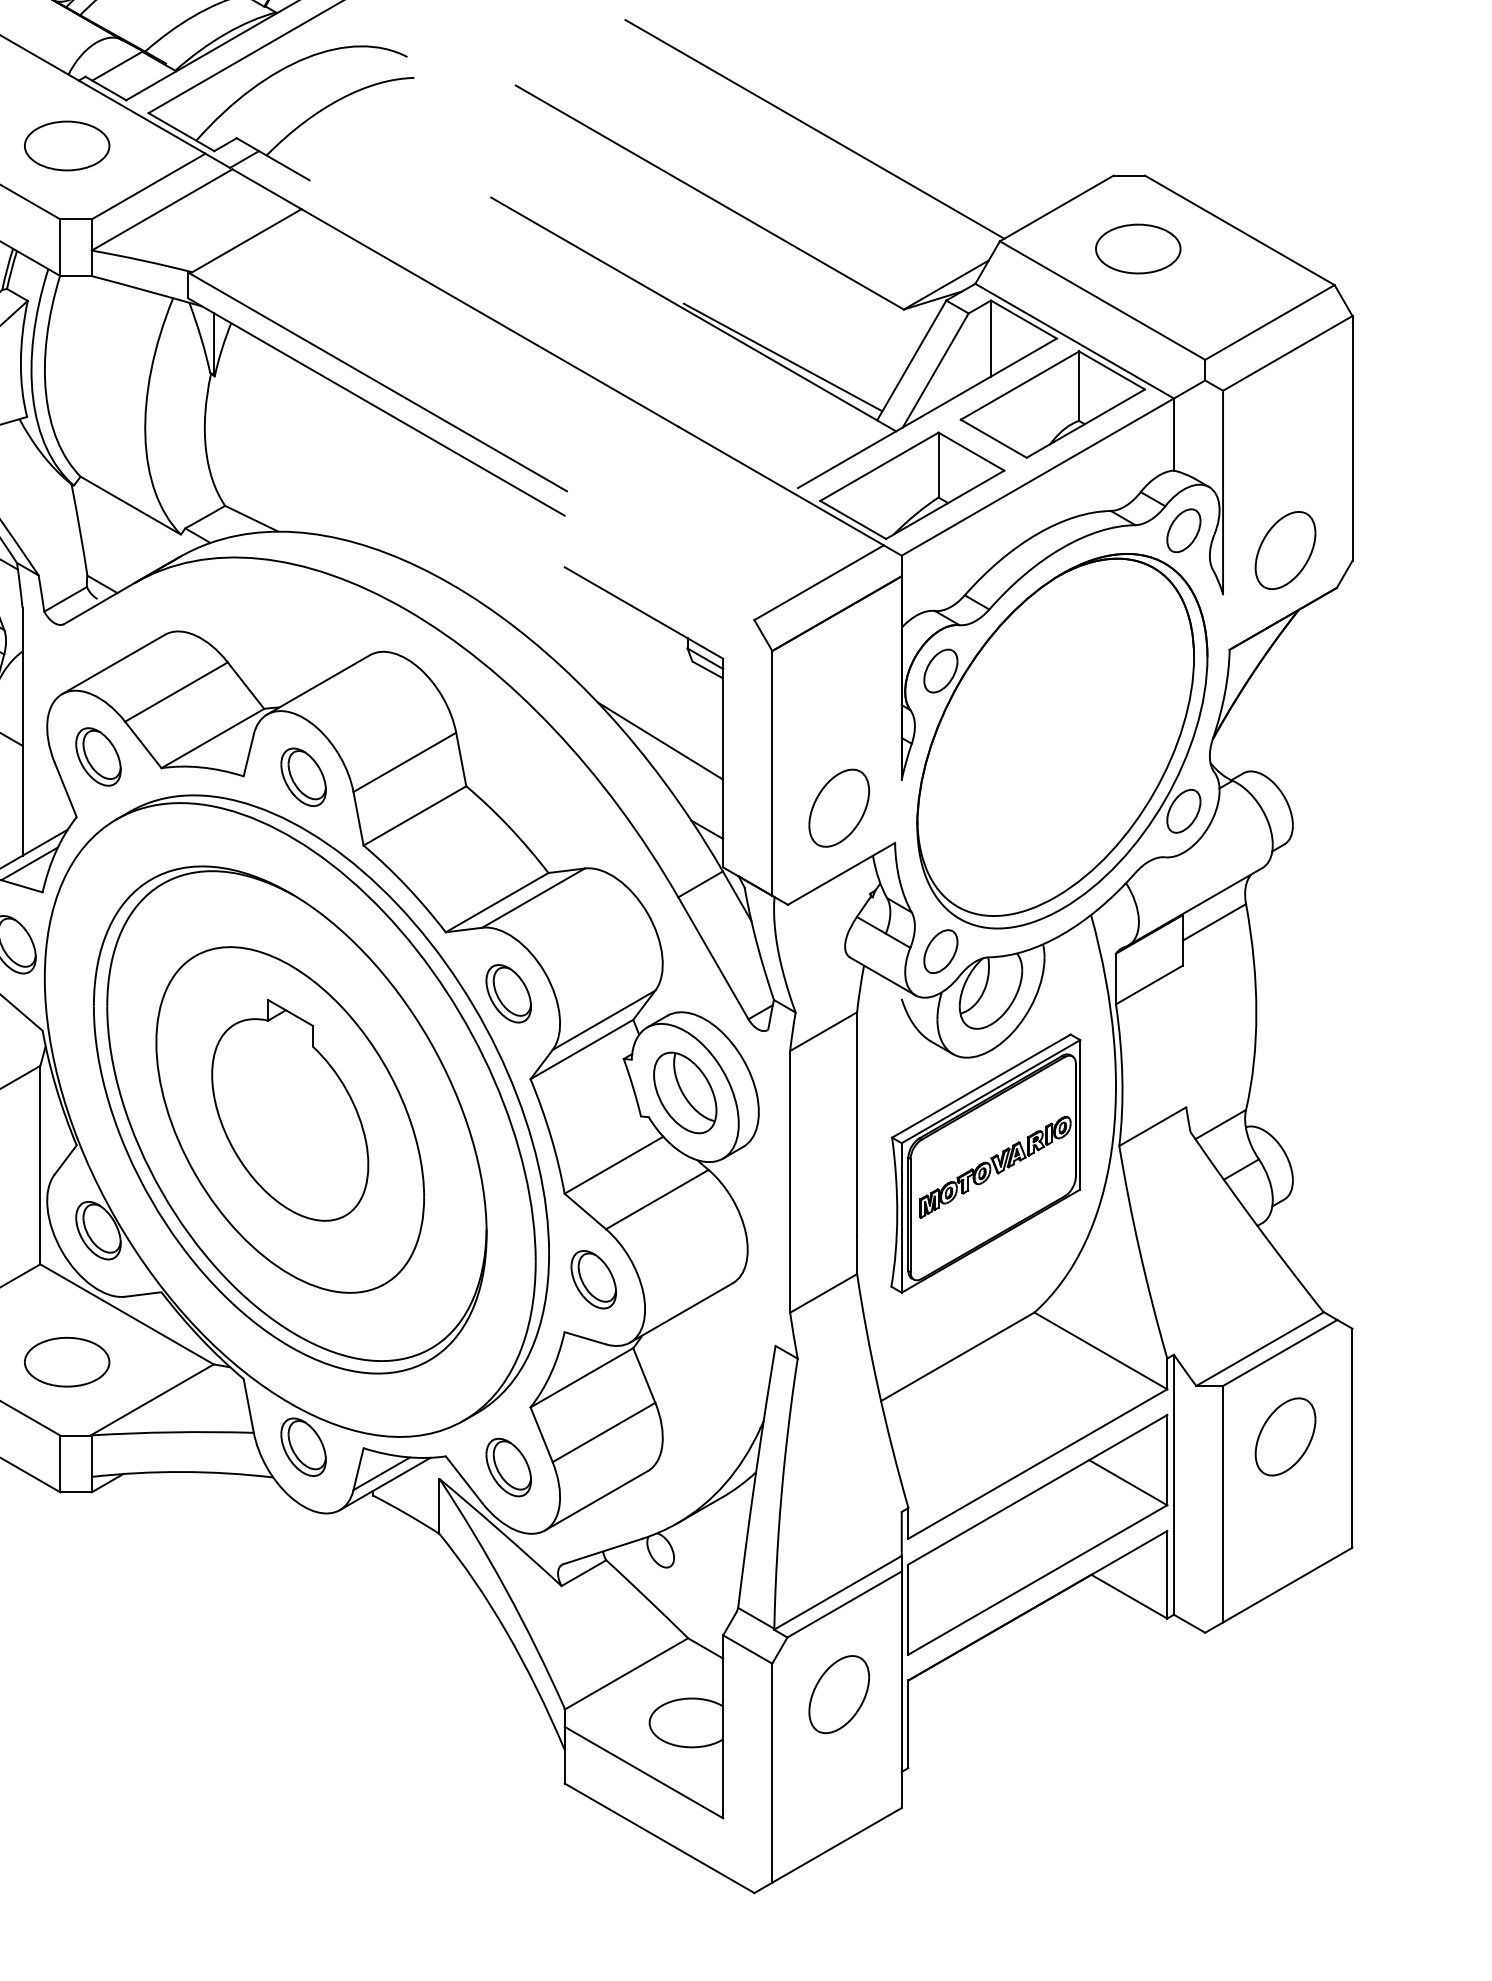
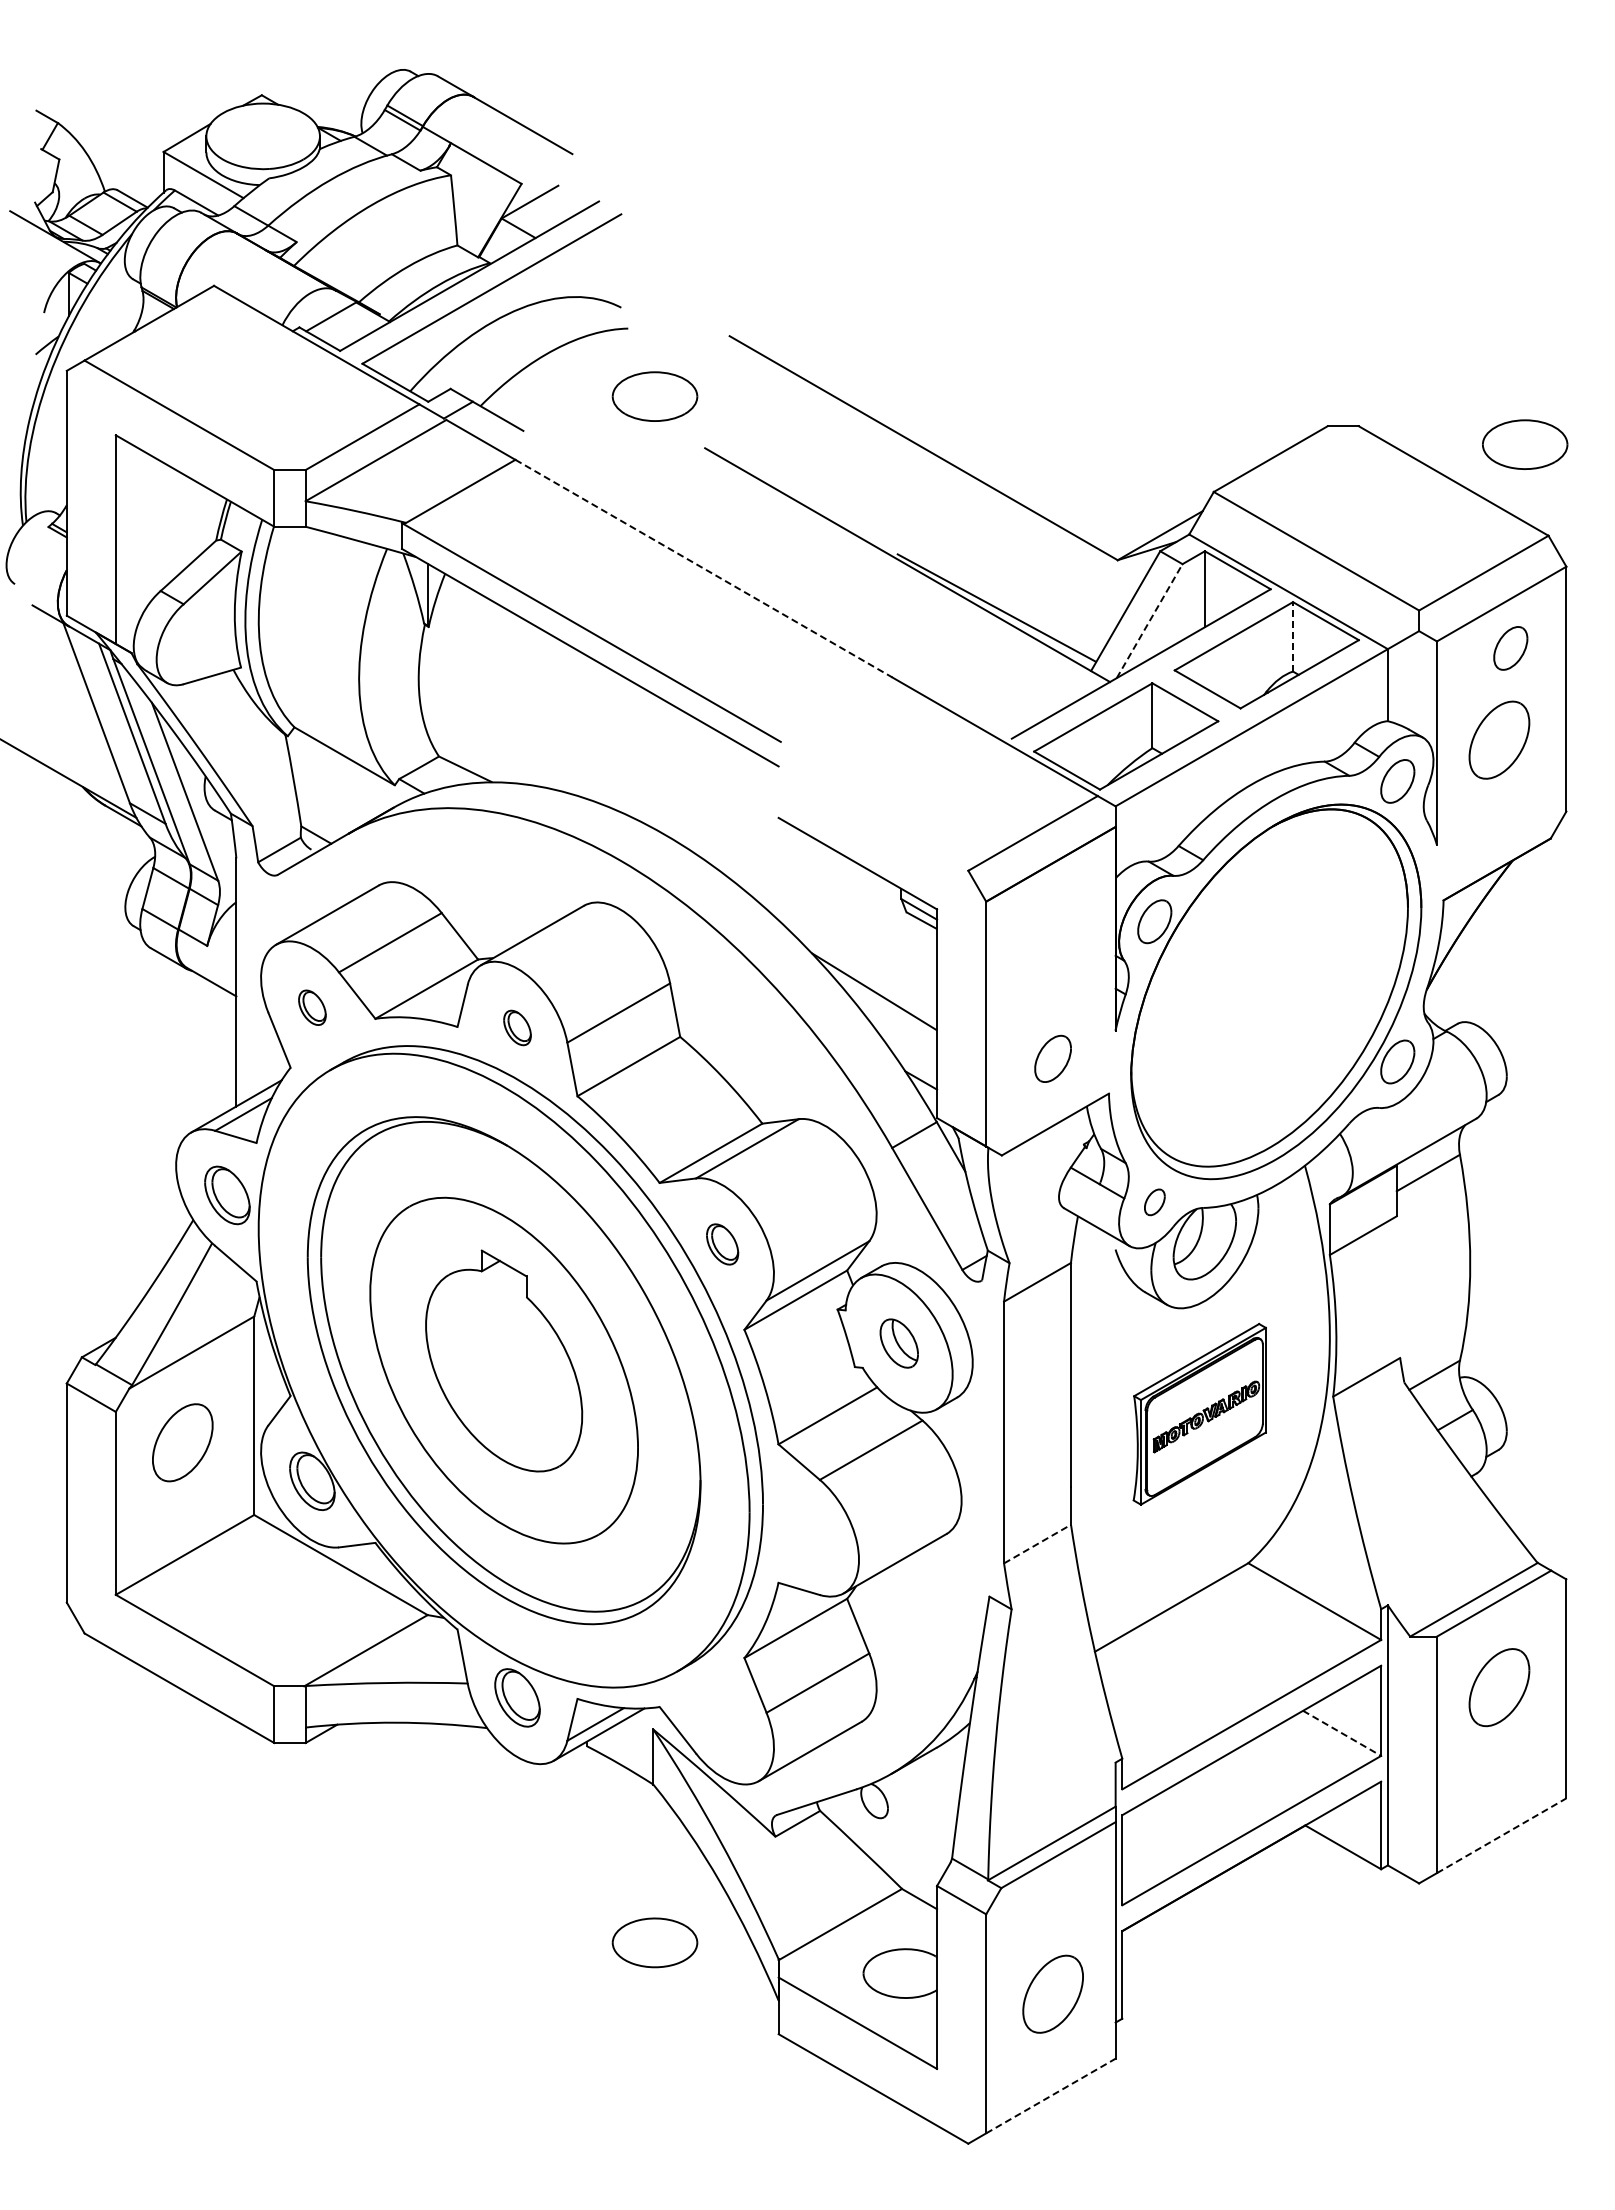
line: (814, 128) -> (1028, 379), removed
part: (66, 145) -> (654, 396), moved
part: (1138, 248) -> (1525, 444), moved
line: (489, 317) -> (703, 568), solid -> dashed
line: (935, 370) -> (1149, 621), solid -> dashed
line: (1079, 385) -> (1293, 636), solid -> dashed
part: (1296, 397) -> (1510, 648), added
part: (1285, 549) -> (1499, 739), moved
part: (98, 756) -> (312, 1007), size x0.6
part: (303, 776) -> (517, 1027), size x0.6
part: (838, 807) -> (1052, 1058), size x0.6
part: (940, 951) -> (1154, 1202), size x0.6
part: (508, 993) -> (722, 1244), size x0.7
part: (685, 1092) -> (899, 1343), size x0.6
part: (985, 1163) -> (1199, 1414), size x0.7
part: (593, 1279) -> (807, 1530), removed
line: (823, 1293) -> (1037, 1544), solid -> dashed
part: (66, 1361) -> (654, 1942), moved
part: (508, 1466) -> (722, 1717), removed
line: (1128, 1482) -> (1342, 1733), solid -> dashed
line: (1287, 1584) -> (1501, 1835), solid -> dashed
part: (838, 1693) -> (1052, 1993), moved
line: (836, 1845) -> (1050, 2096), solid -> dashed

